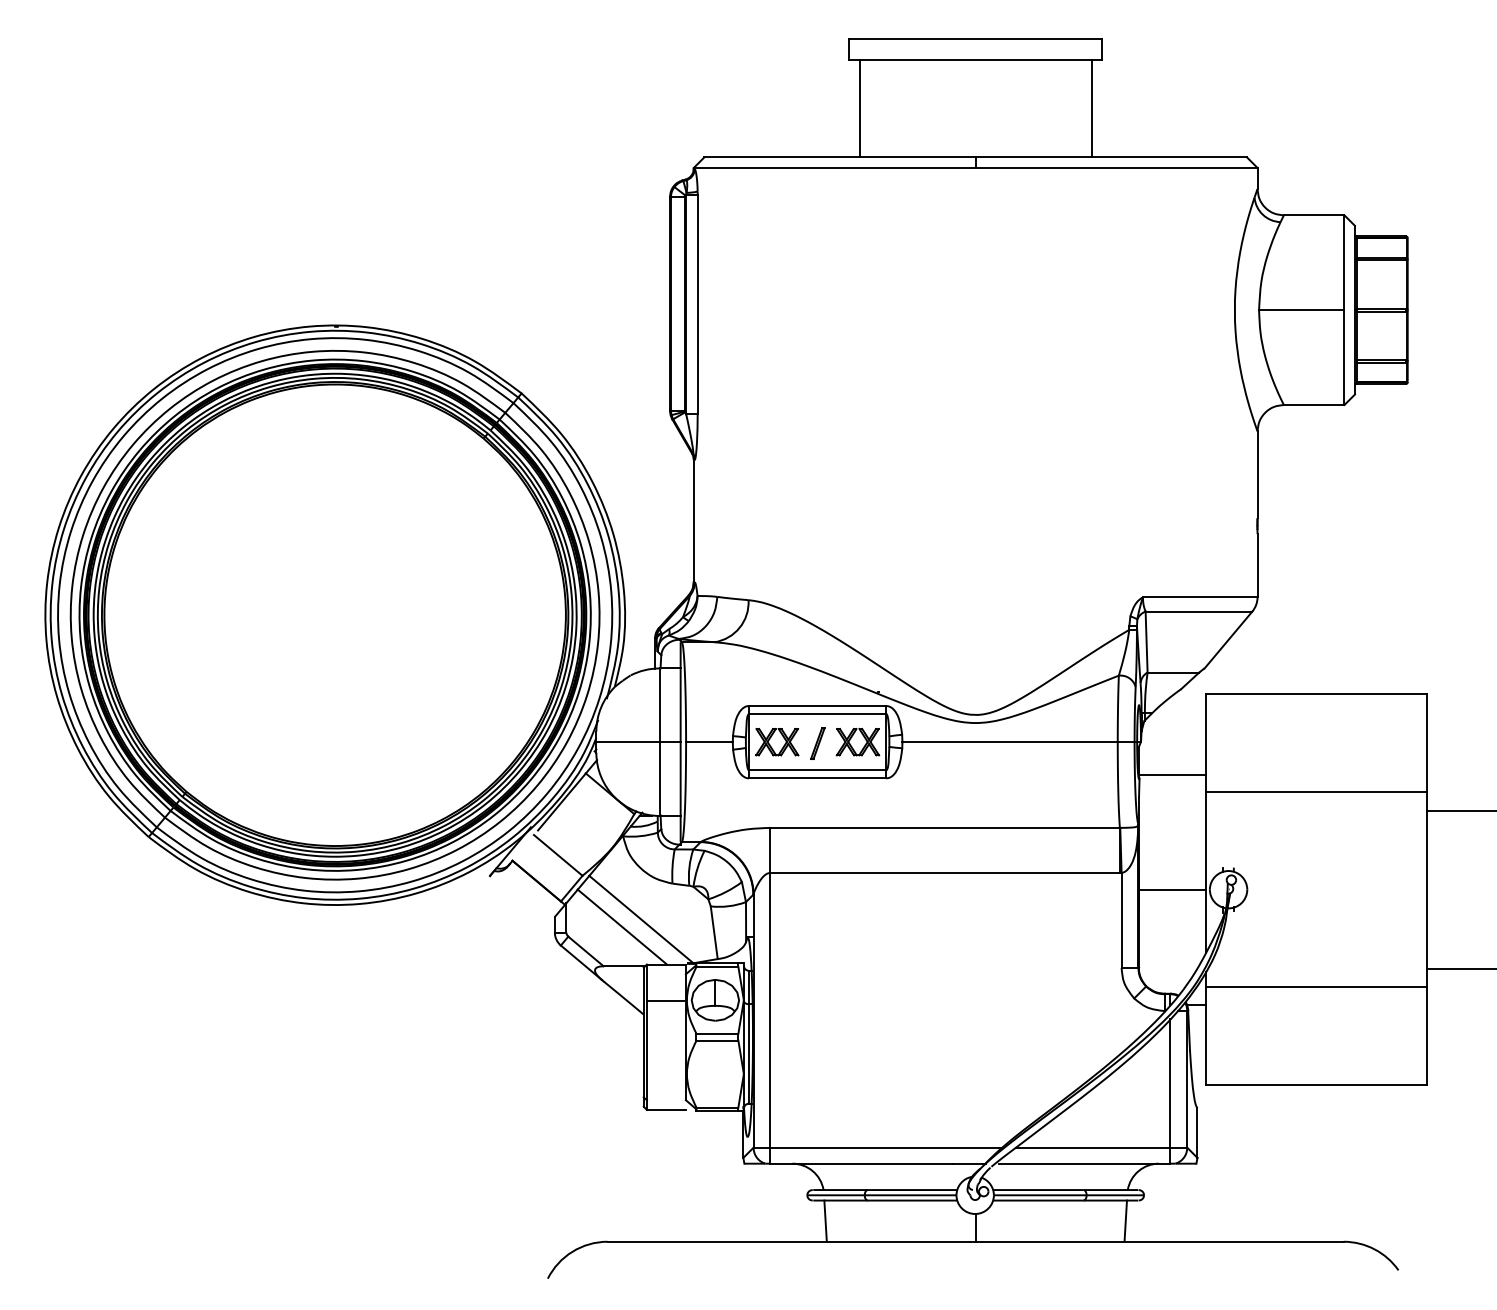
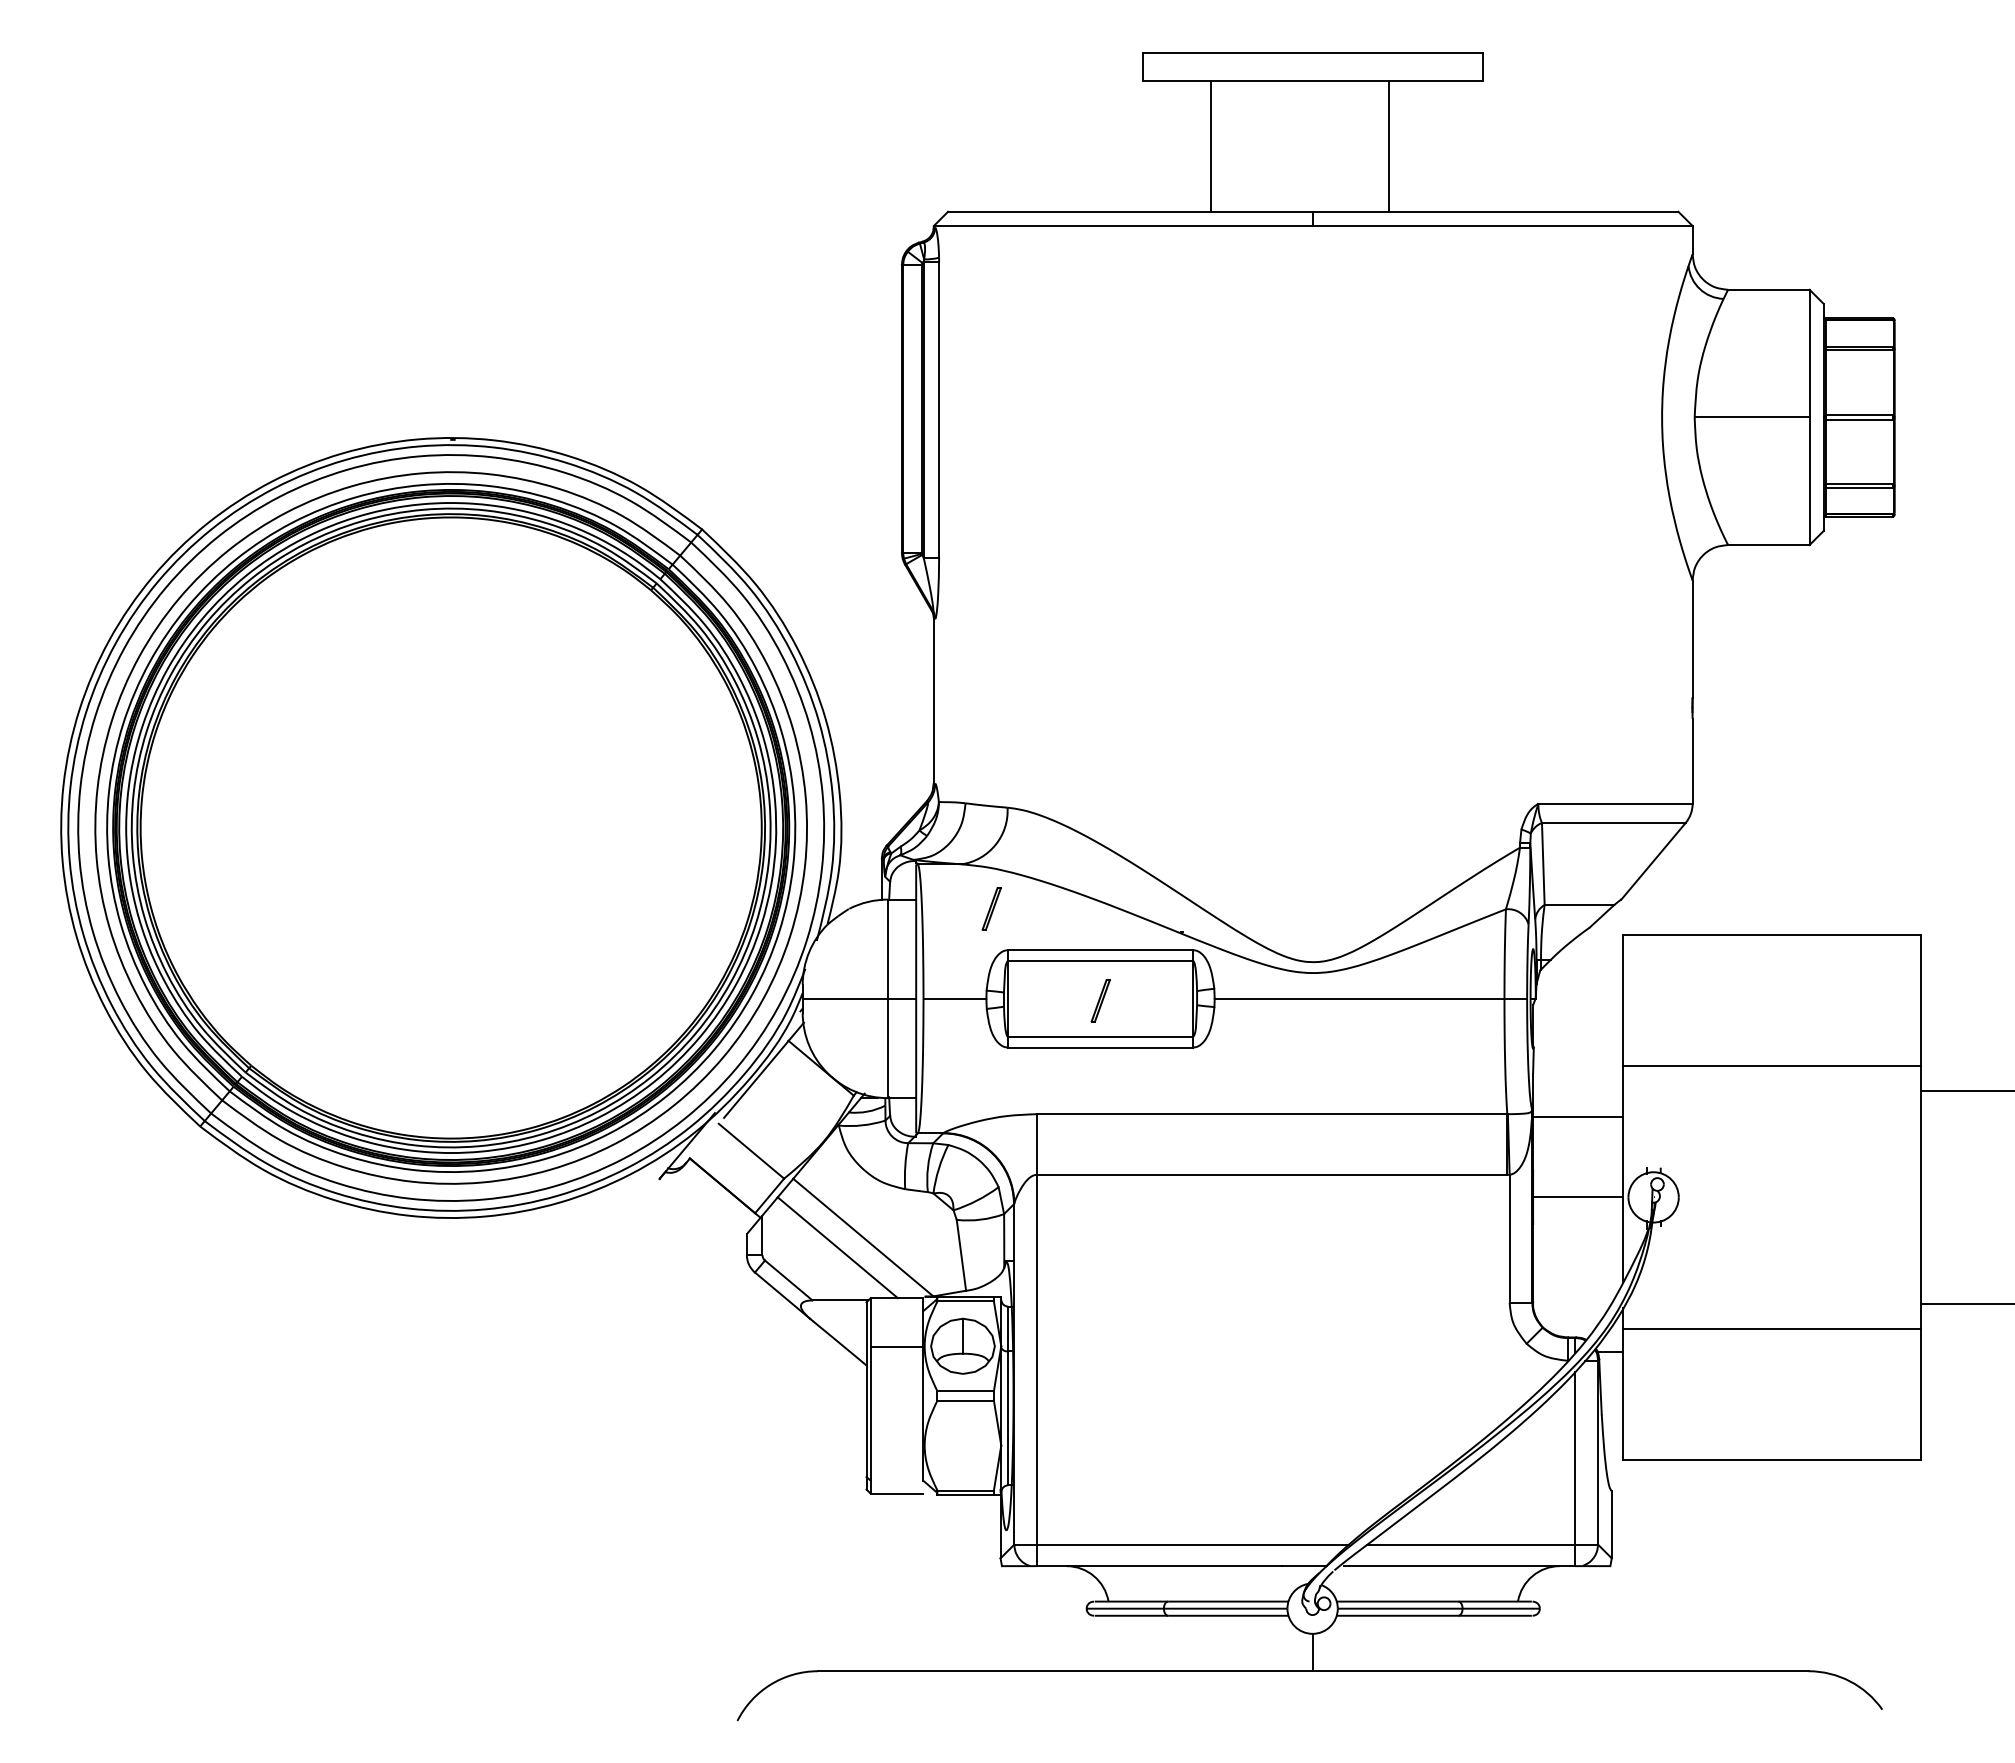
line: (859, 108) -> (1211, 146), moved
line: (1091, 108) -> (1389, 146), moved
part: (736, 675) -> (991, 908), added
part: (770, 738) -> (1037, 993), removed
part: (851, 738) -> (1145, 994), removed
line: (1172, 774) -> (1578, 1116), moved
line: (825, 1221) -> (1110, 1643), removed
line: (1125, 1221) -> (1514, 1643), removed

